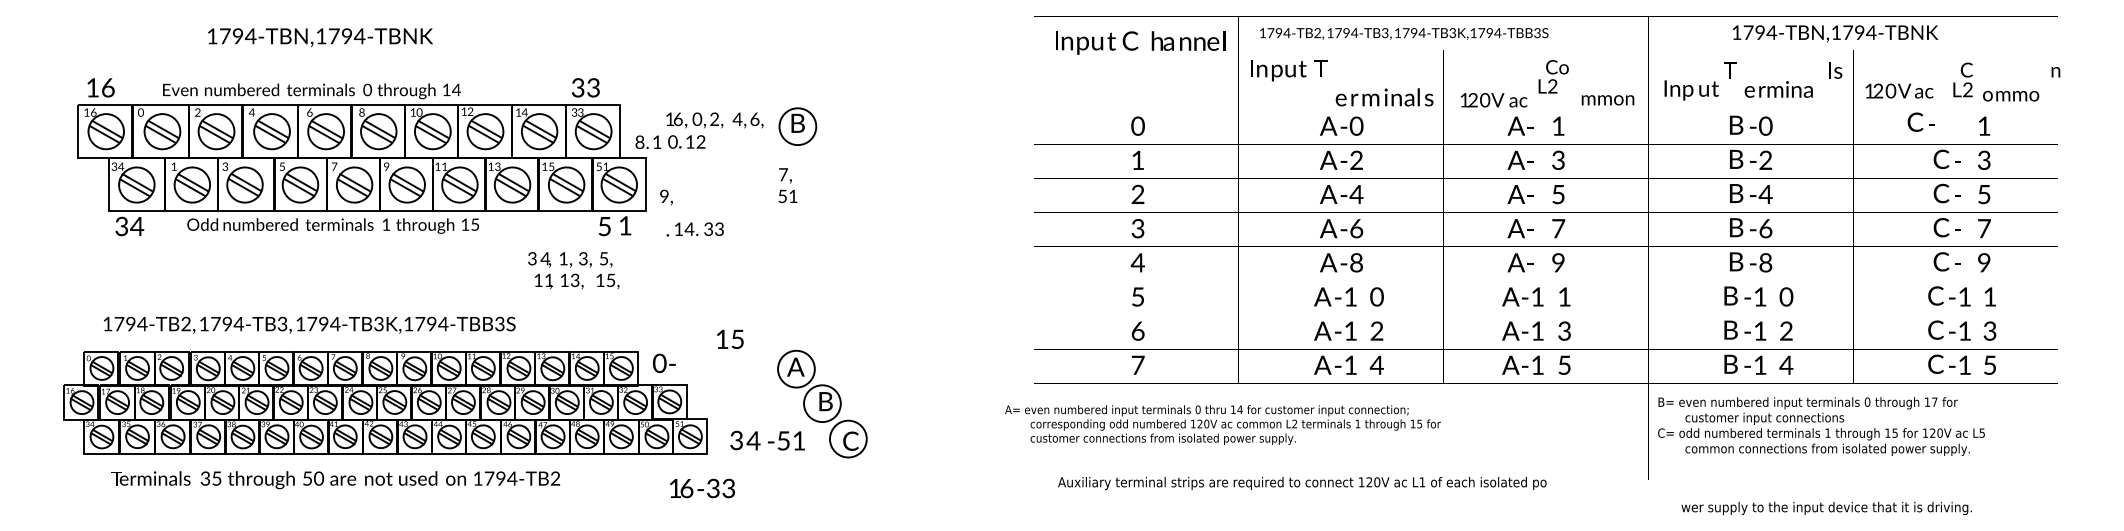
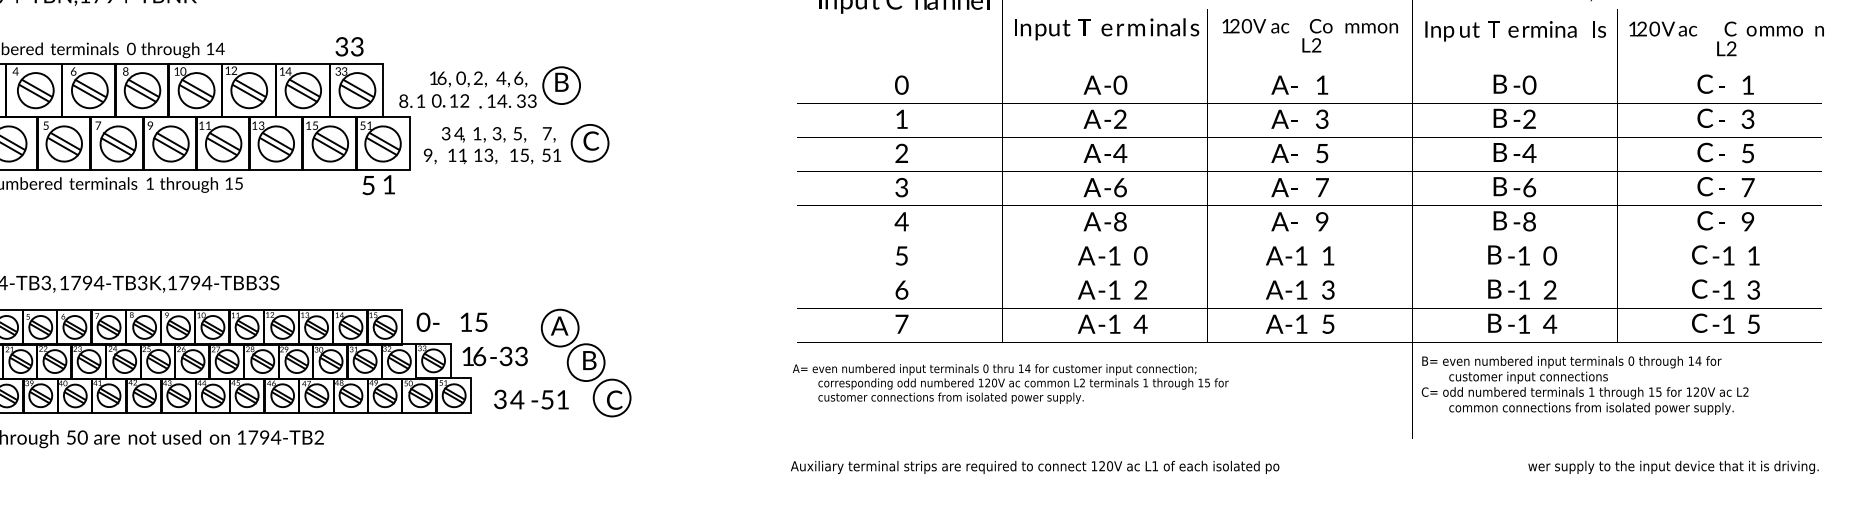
text: (1778, 89) -> (1542, 29), moved
text: (1691, 90) -> (1452, 31), moved
text: (1899, 90) -> (1663, 28), moved
text: (2011, 96) -> (1775, 31), moved
text: (1384, 97) -> (1150, 27), moved
text: (1493, 100) -> (1255, 26), moved
text: (1607, 100) -> (1371, 28), moved
text: (1920, 121) -> (1710, 83), moved
part: (826, 184) -> (590, 143), added
text: (694, 229) -> (507, 101), moved
text: (573, 270) -> (487, 145), moved
text: (730, 338) -> (474, 321), moved
text: (1934, 401) -> (1698, 360), 17 -> 14
text: (1222, 424) -> (1010, 383), moved
text: (1981, 432) -> (1745, 391), L5 -> L2
text: (1302, 483) -> (1035, 467), moved
text: (702, 488) -> (495, 356), moved
text: (1826, 507) -> (1673, 466), moved

